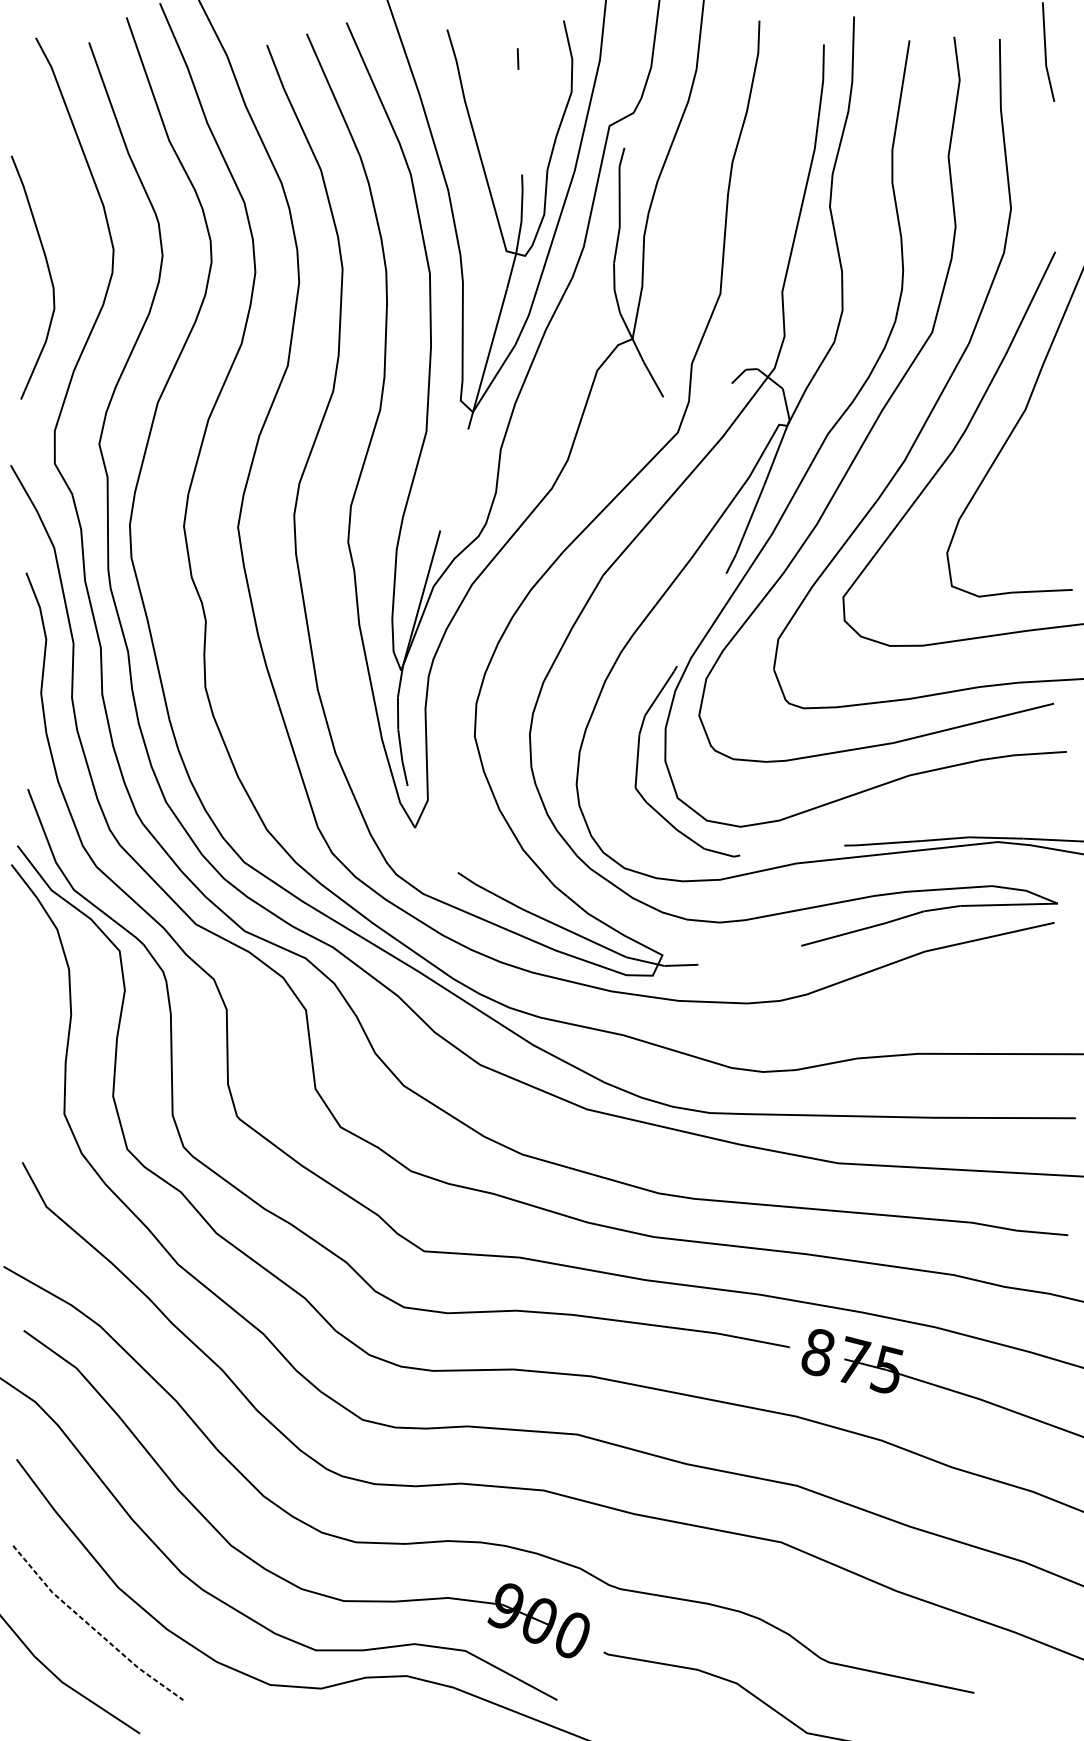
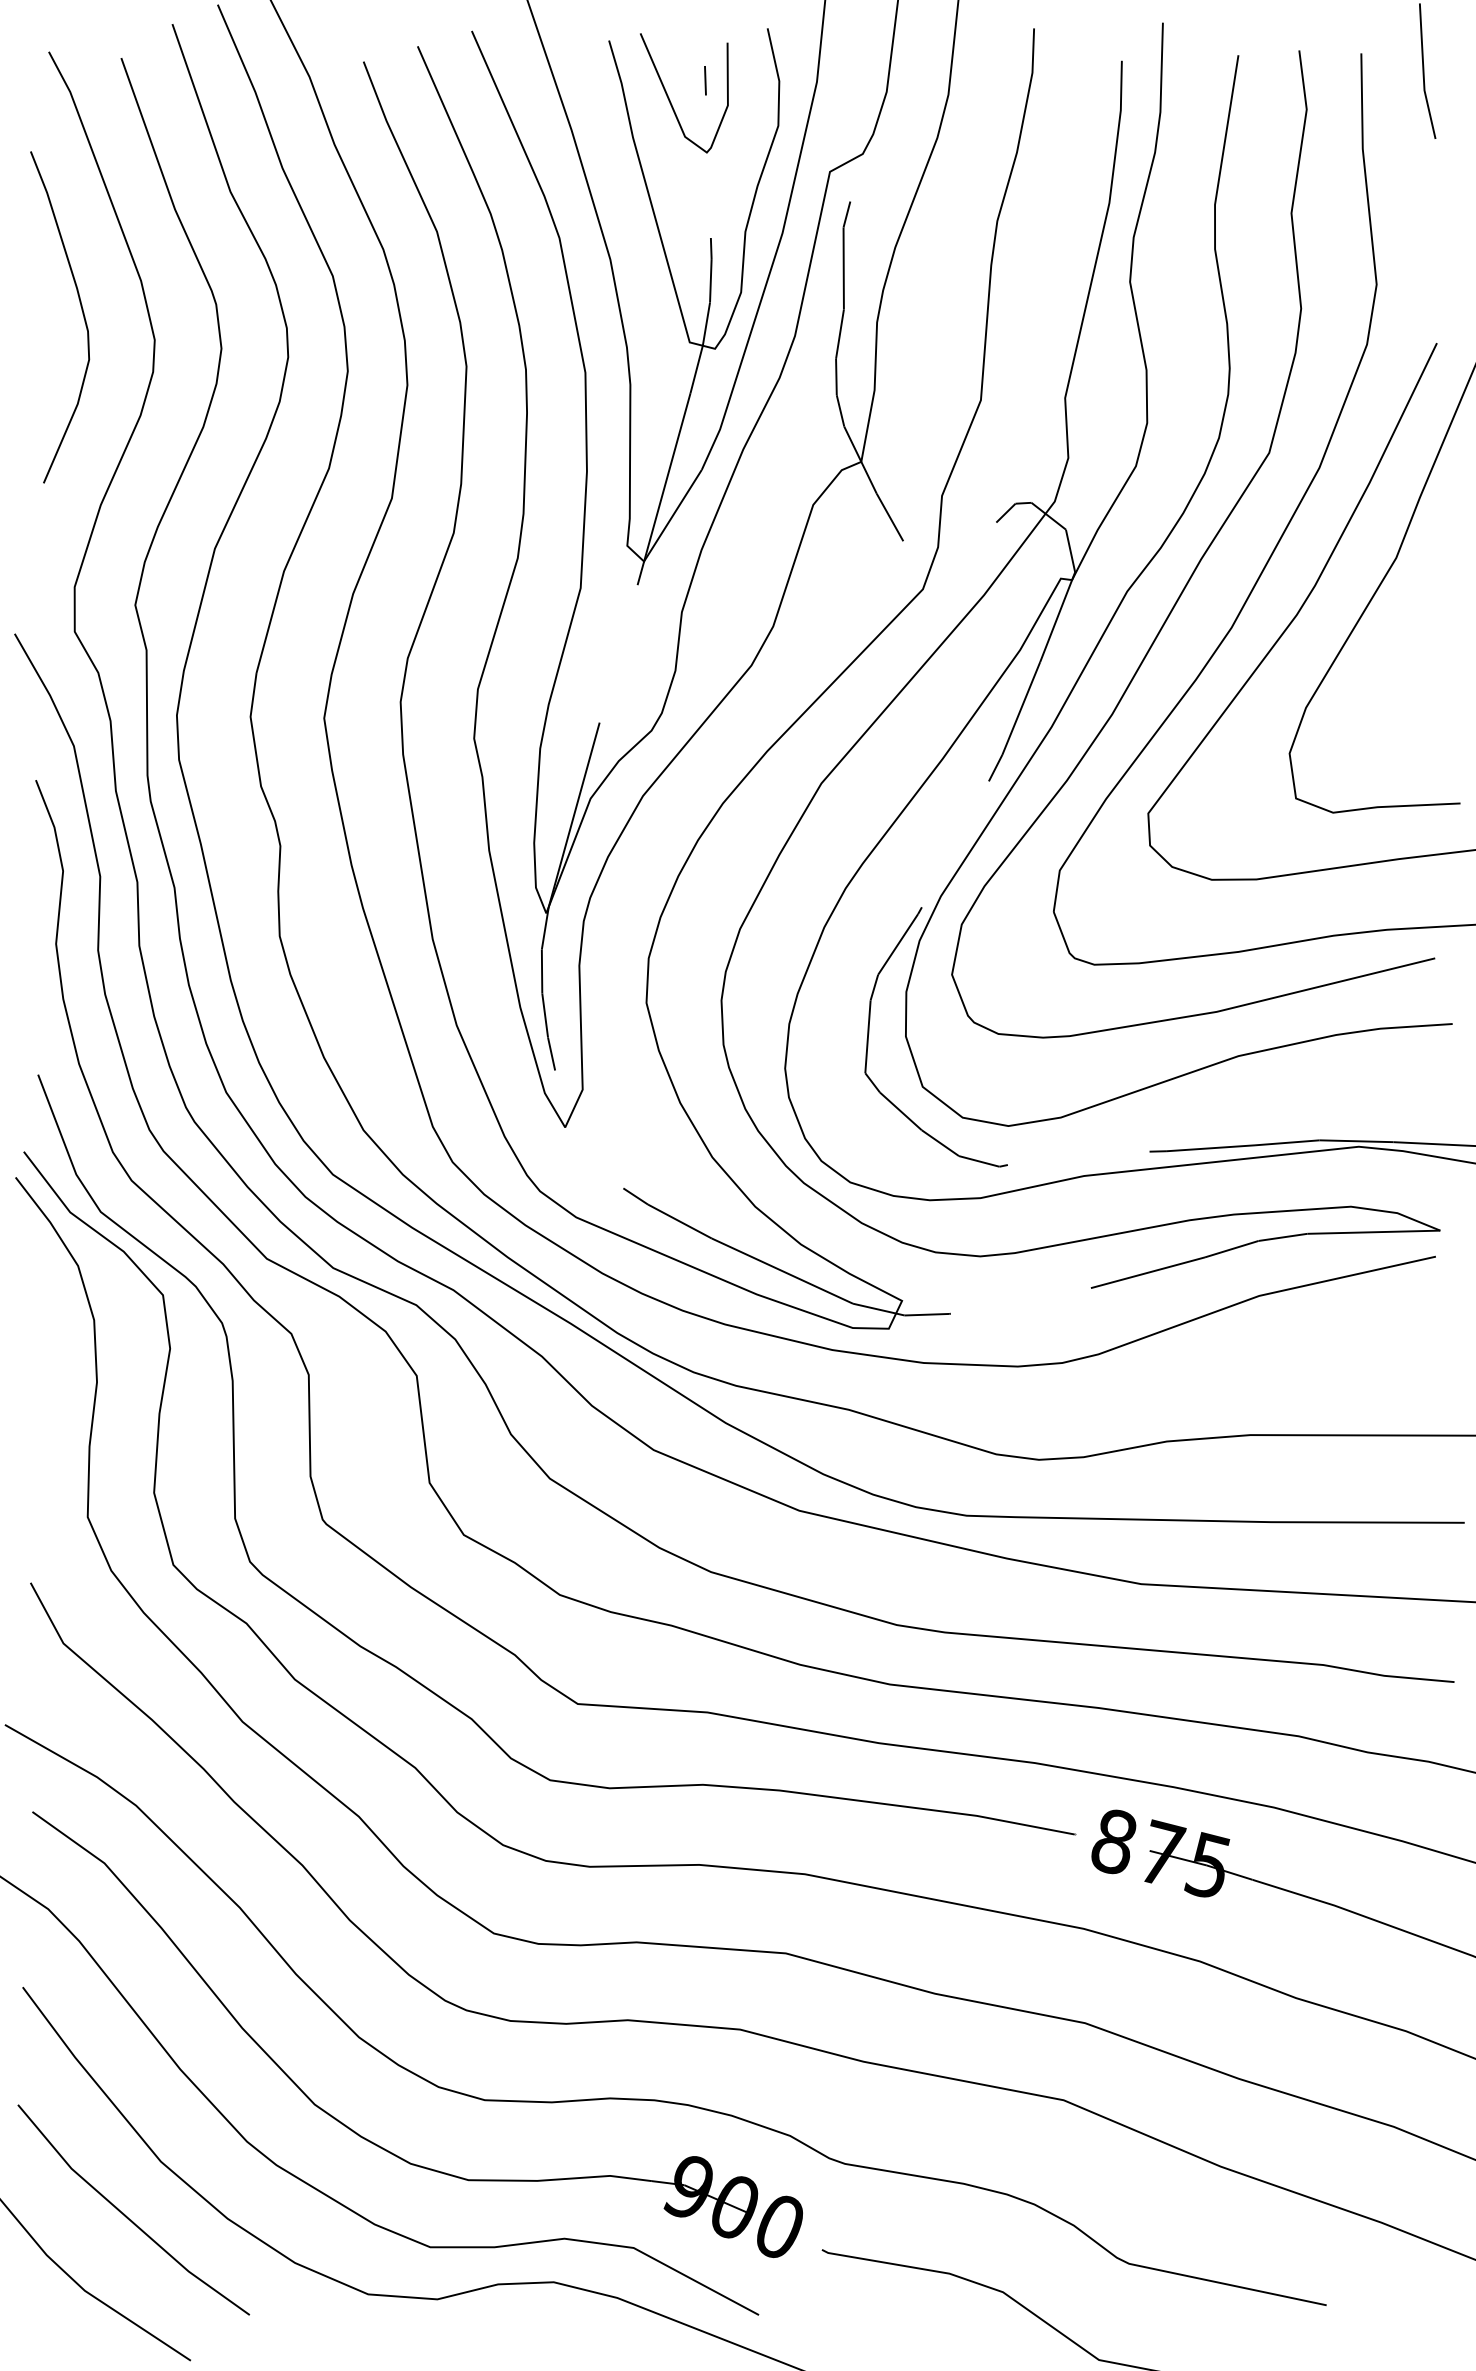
curve: (491, 71) -> (669, 97), added
curve: (48, 272) -> (81, 310), moved
line: (93, 1628) -> (127, 2217), dashed -> solid

